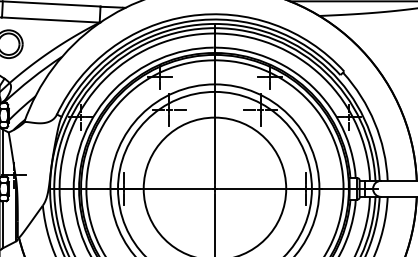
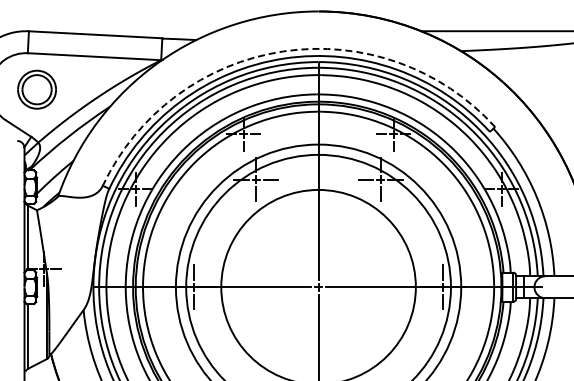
arc: (189, 16) -> (283, 51), solid -> dashed

